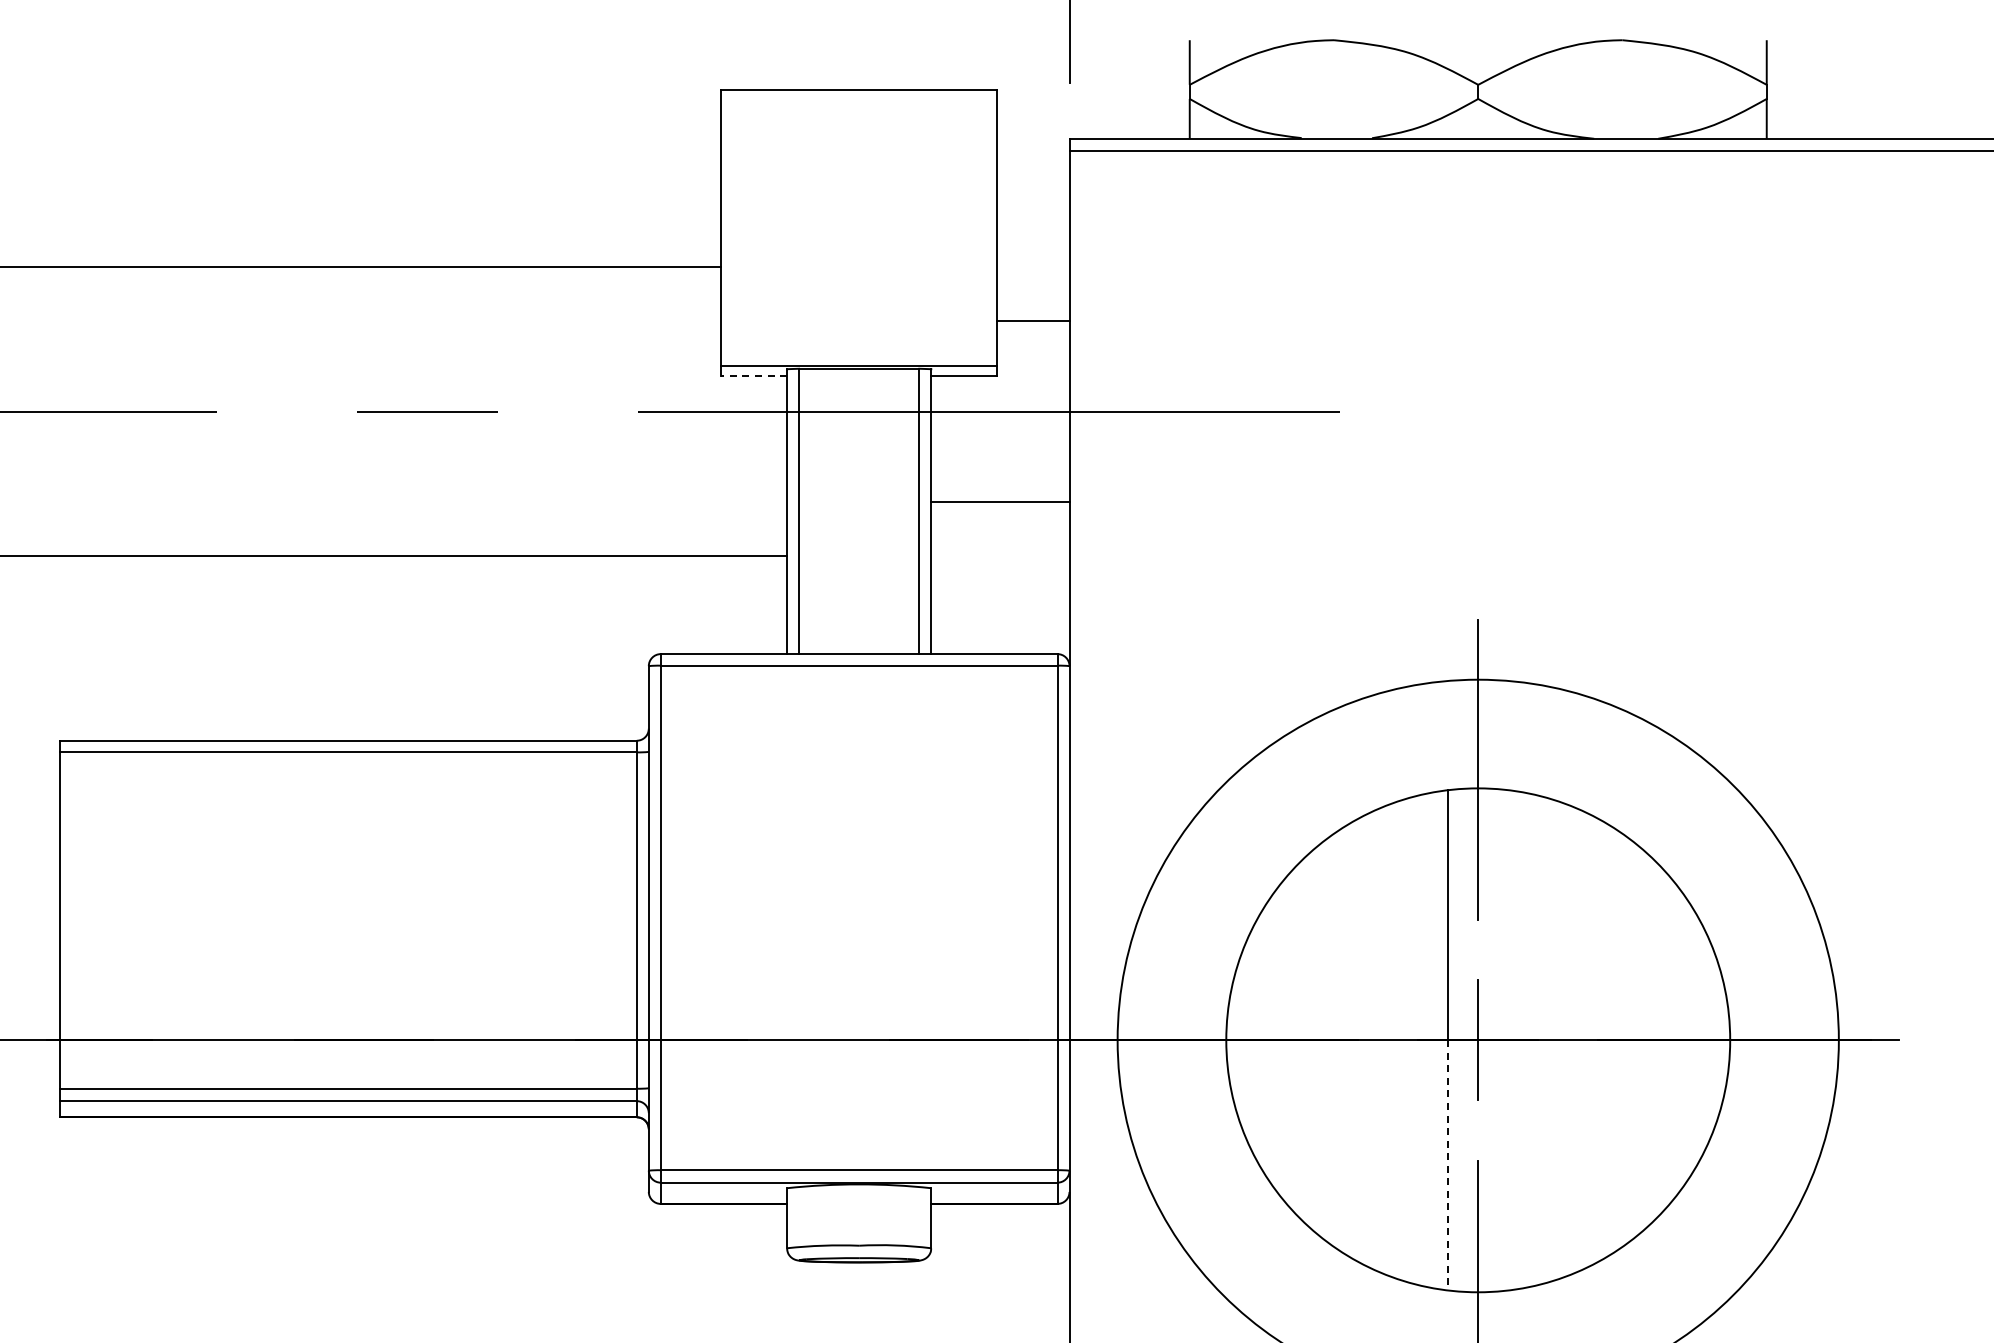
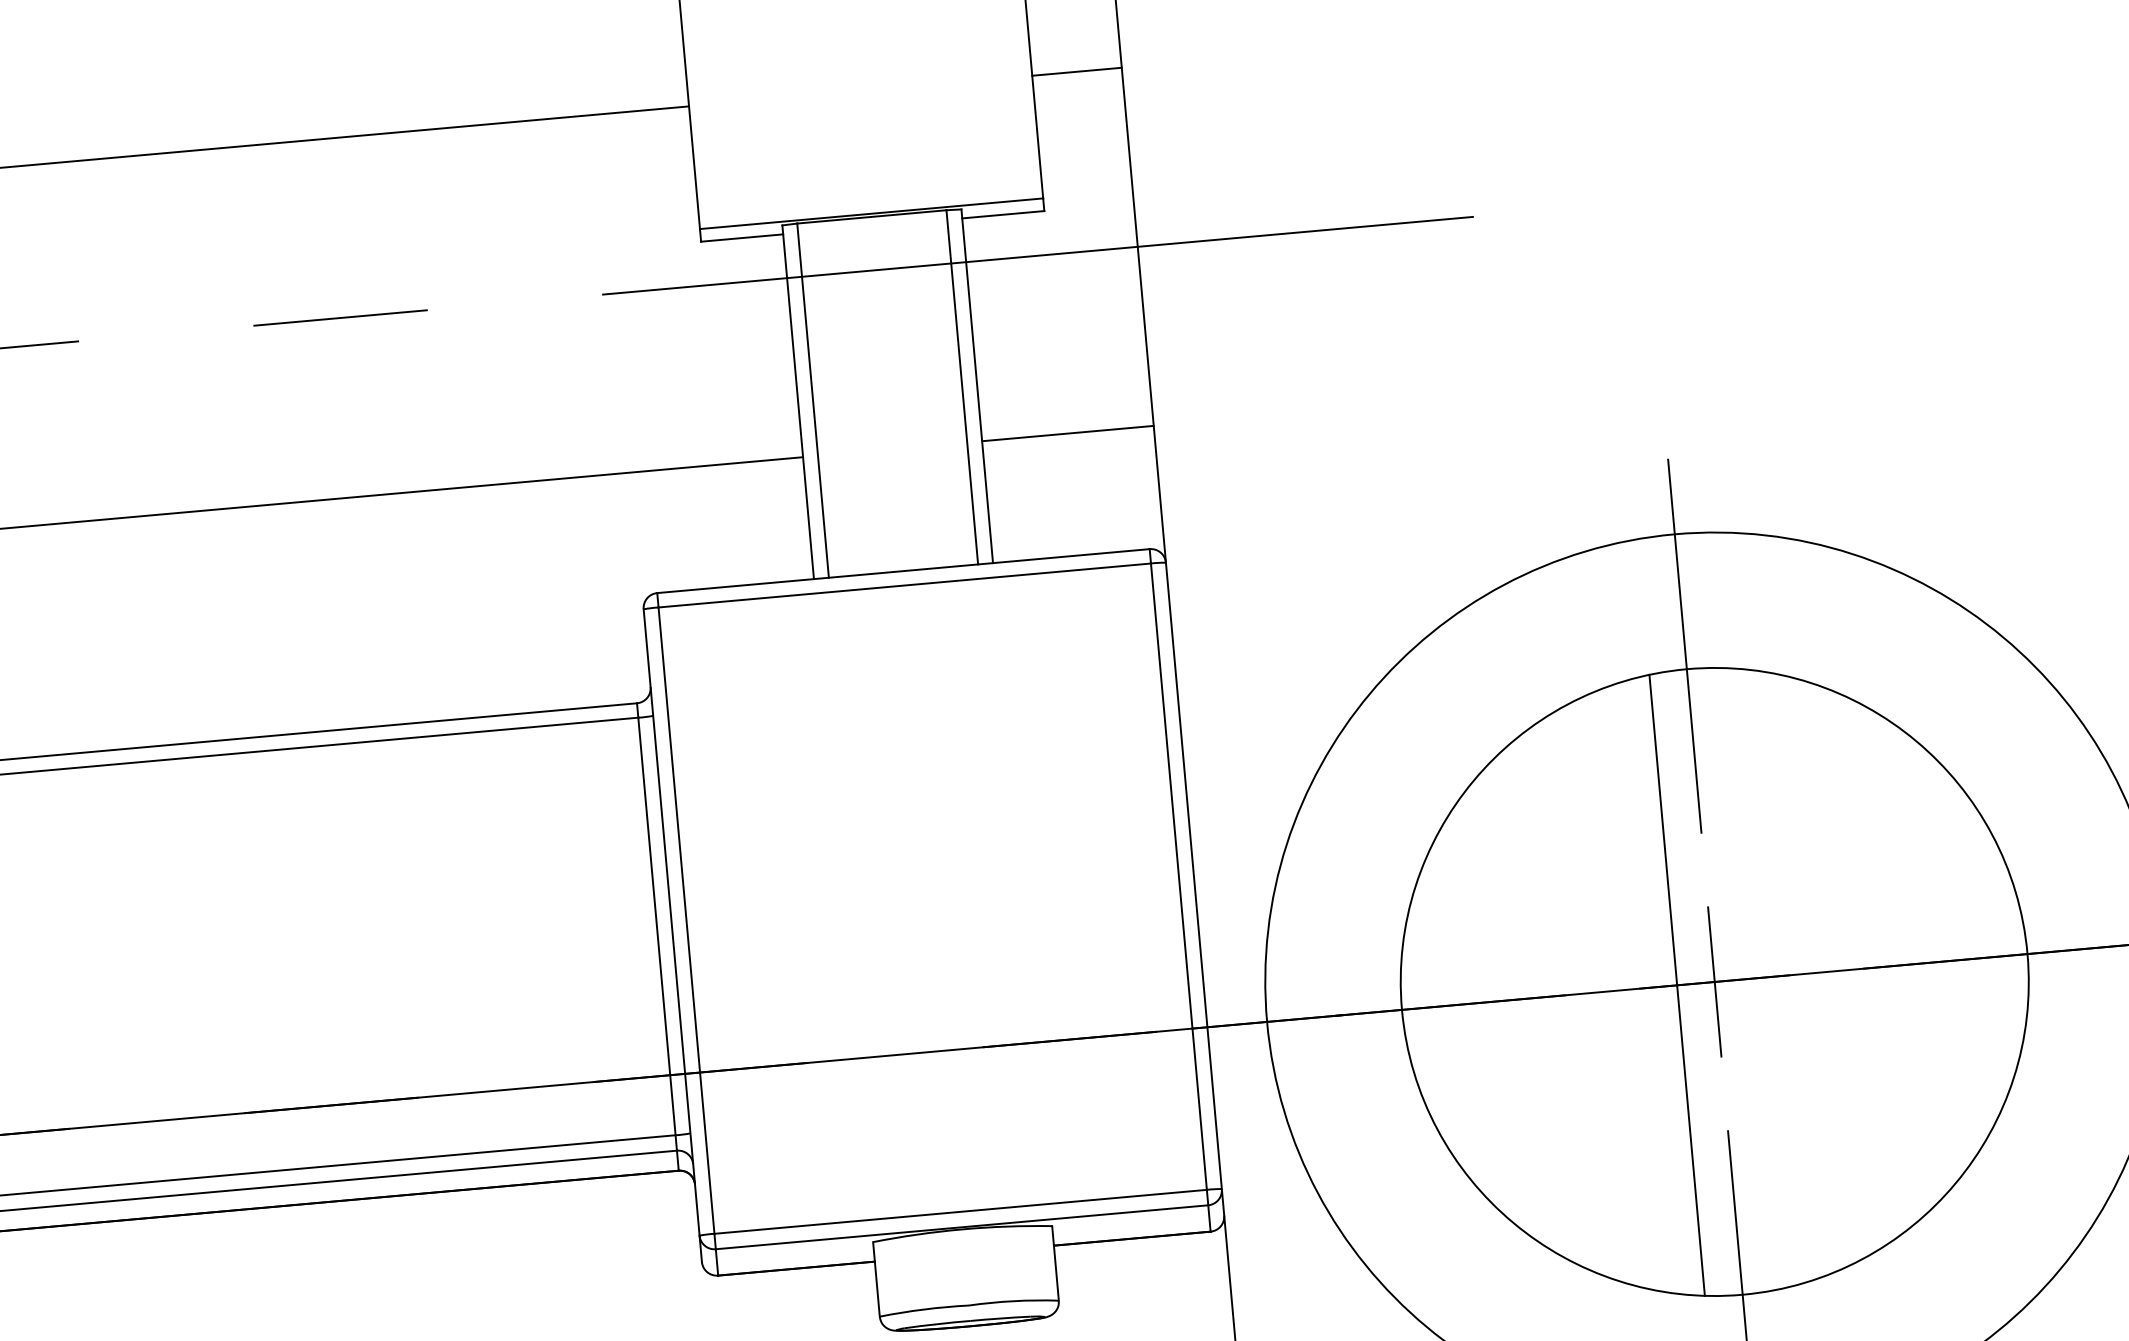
line: (1033, 321) -> (1077, 71), moved
line: (753, 376) -> (741, 238), dashed -> solid
line: (1000, 501) -> (1067, 433), moved
line: (1447, 1165) -> (1690, 1140), dashed -> solid

